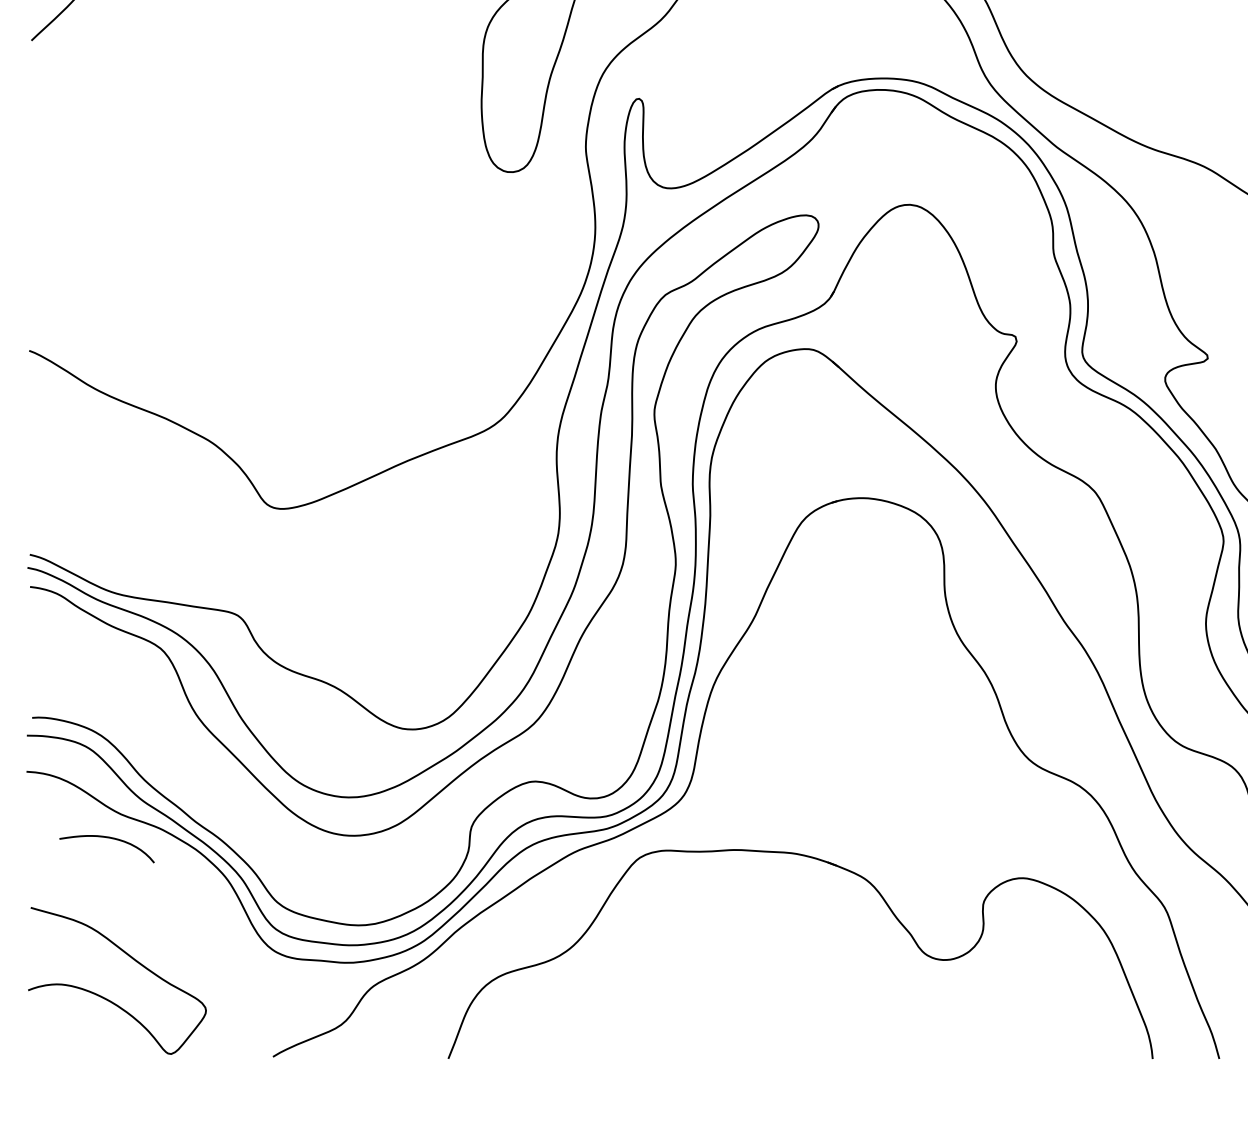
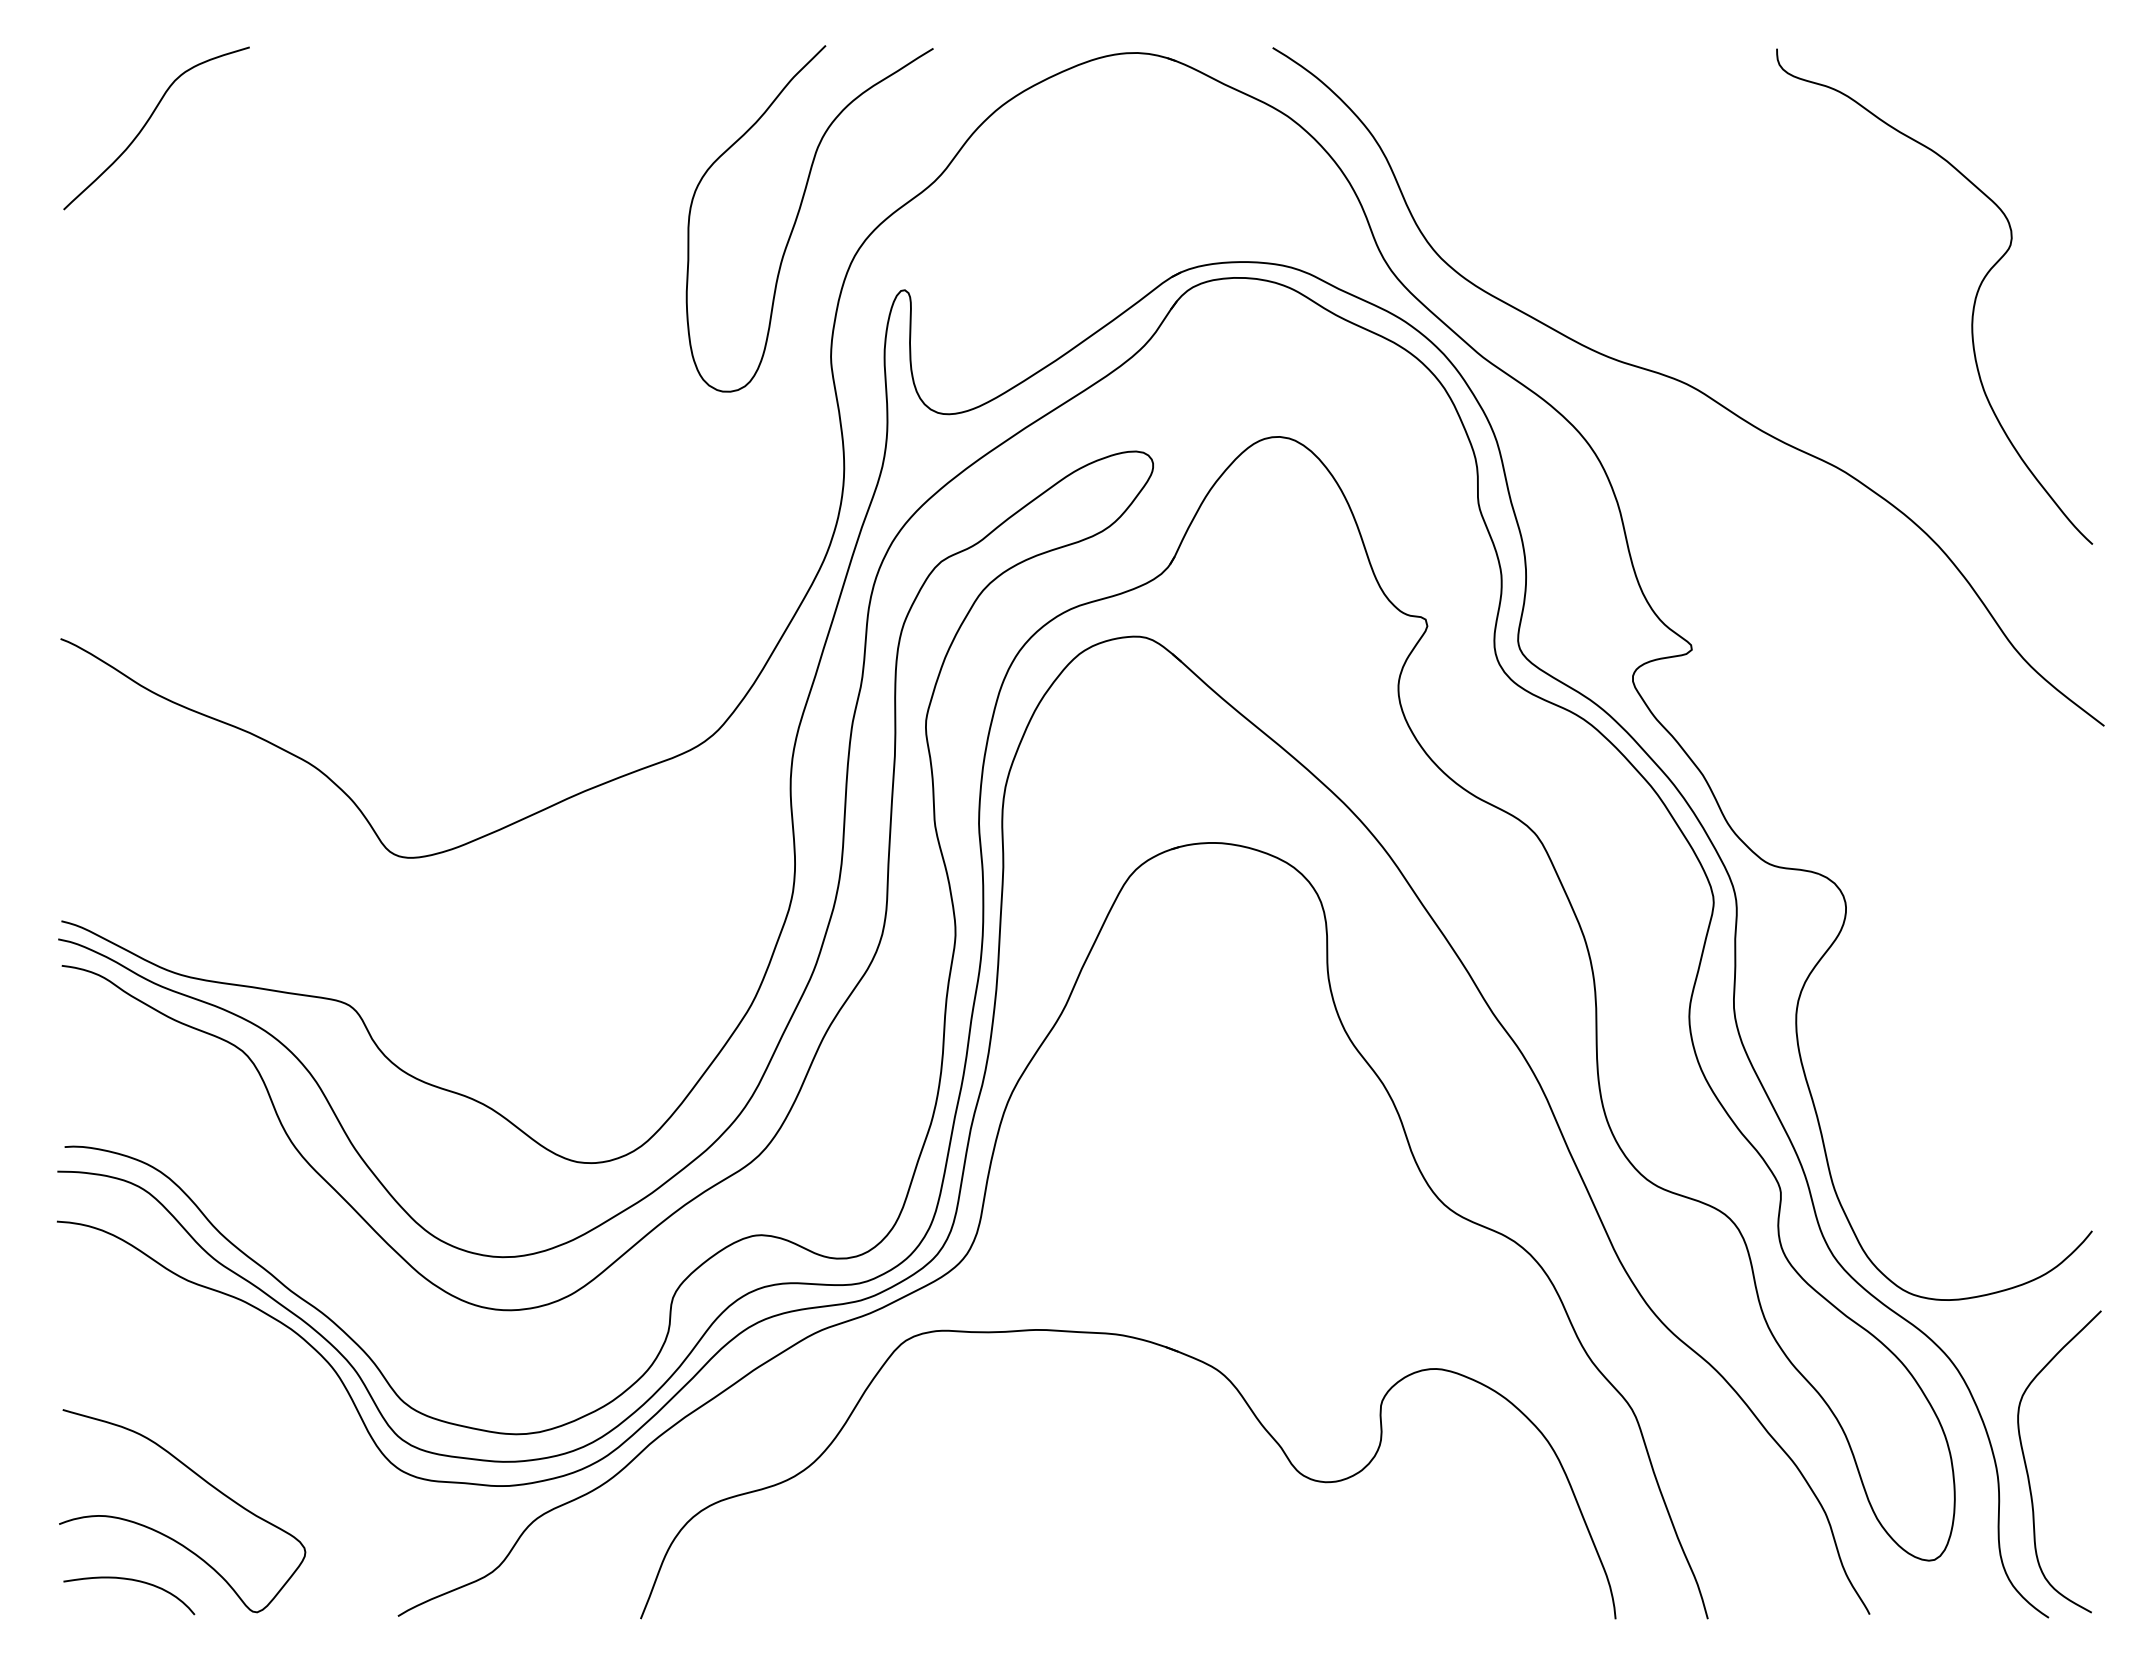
curve: (110, 838) -> (134, 1581), moved

